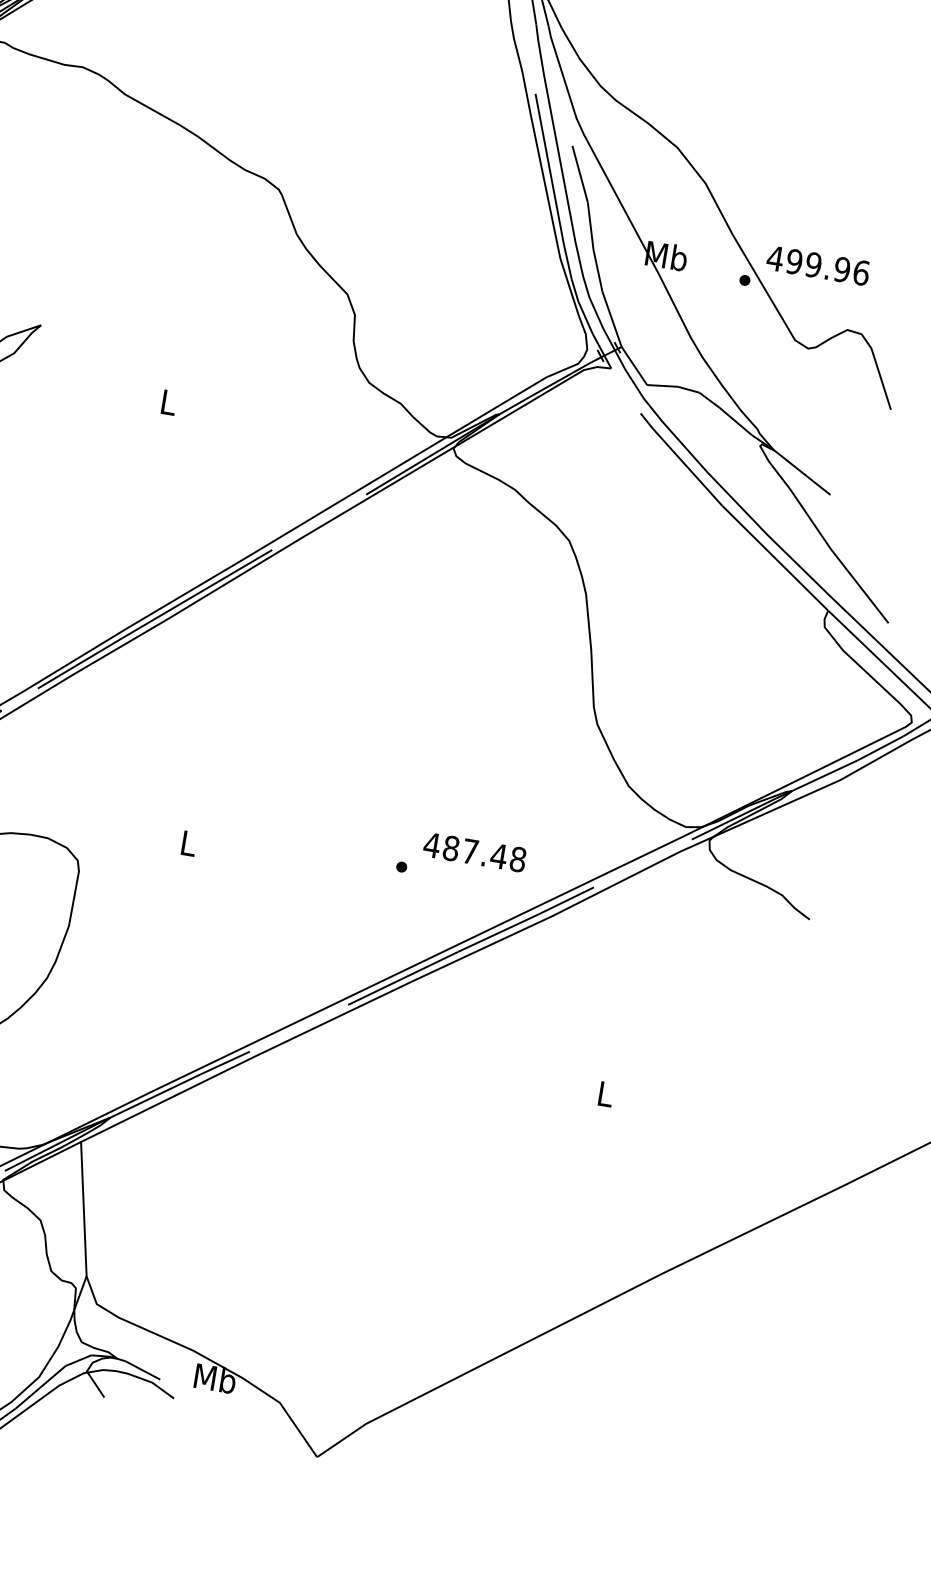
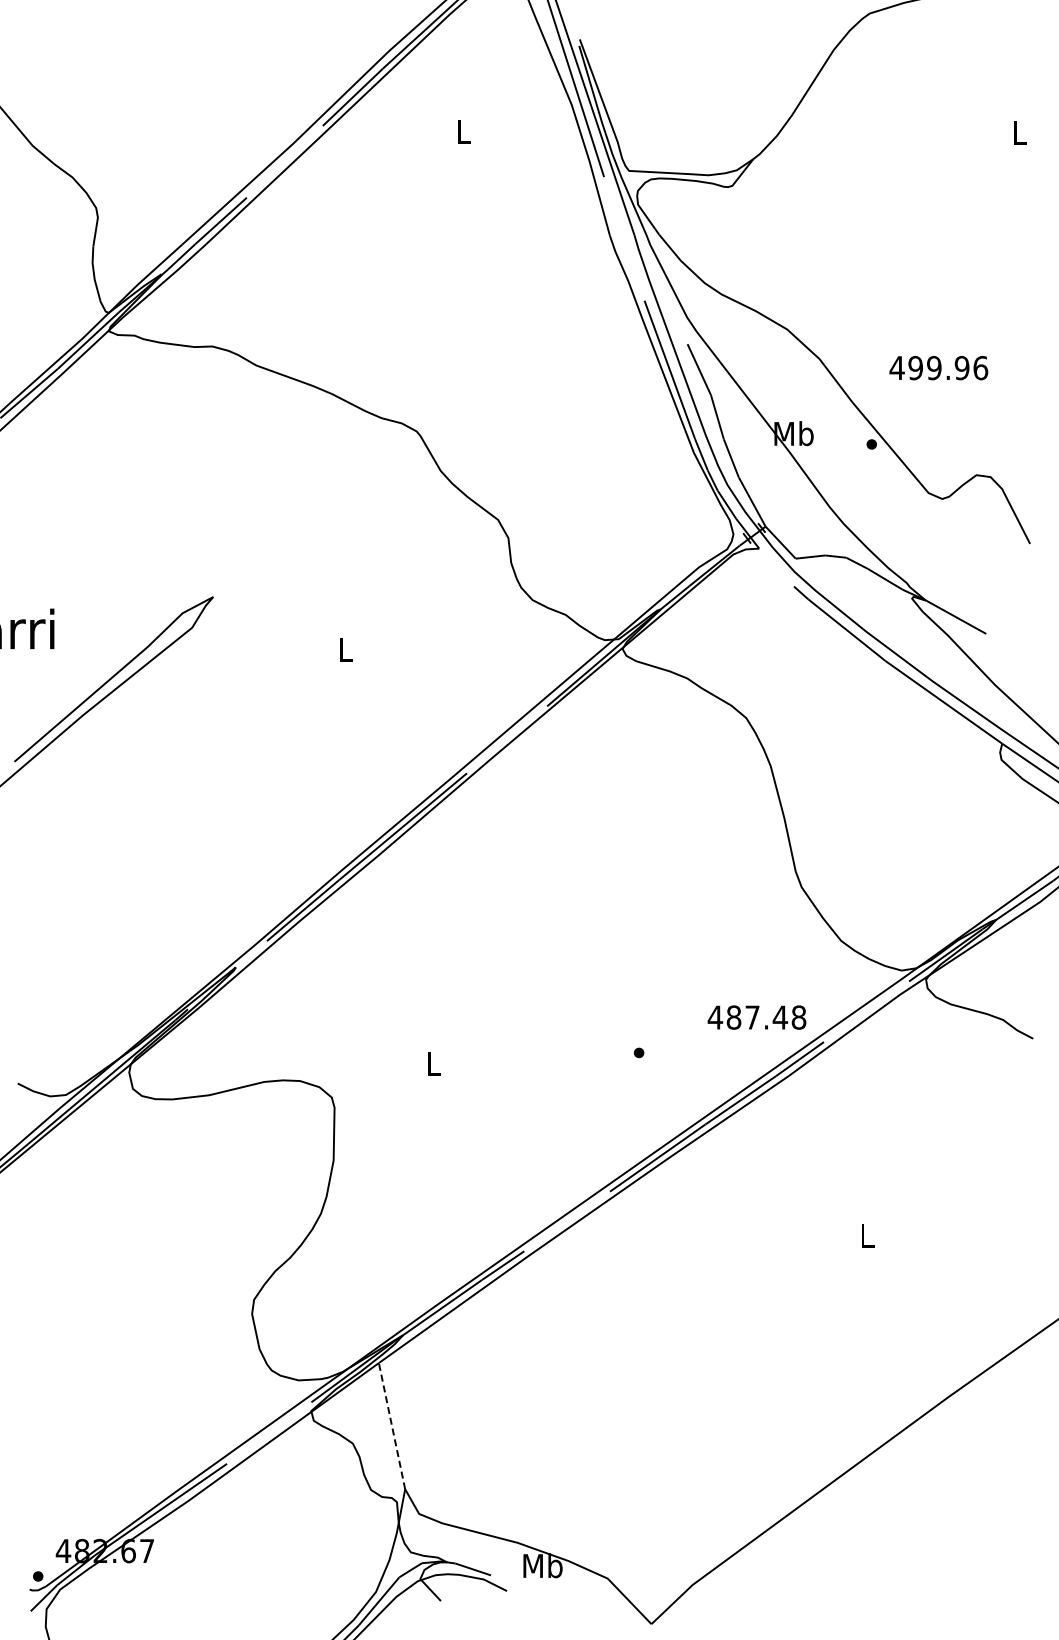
text: (817, 266) -> (938, 368), moved
text: (474, 852) -> (756, 1017), moved
line: (83, 1208) -> (391, 1425), solid -> dashed

